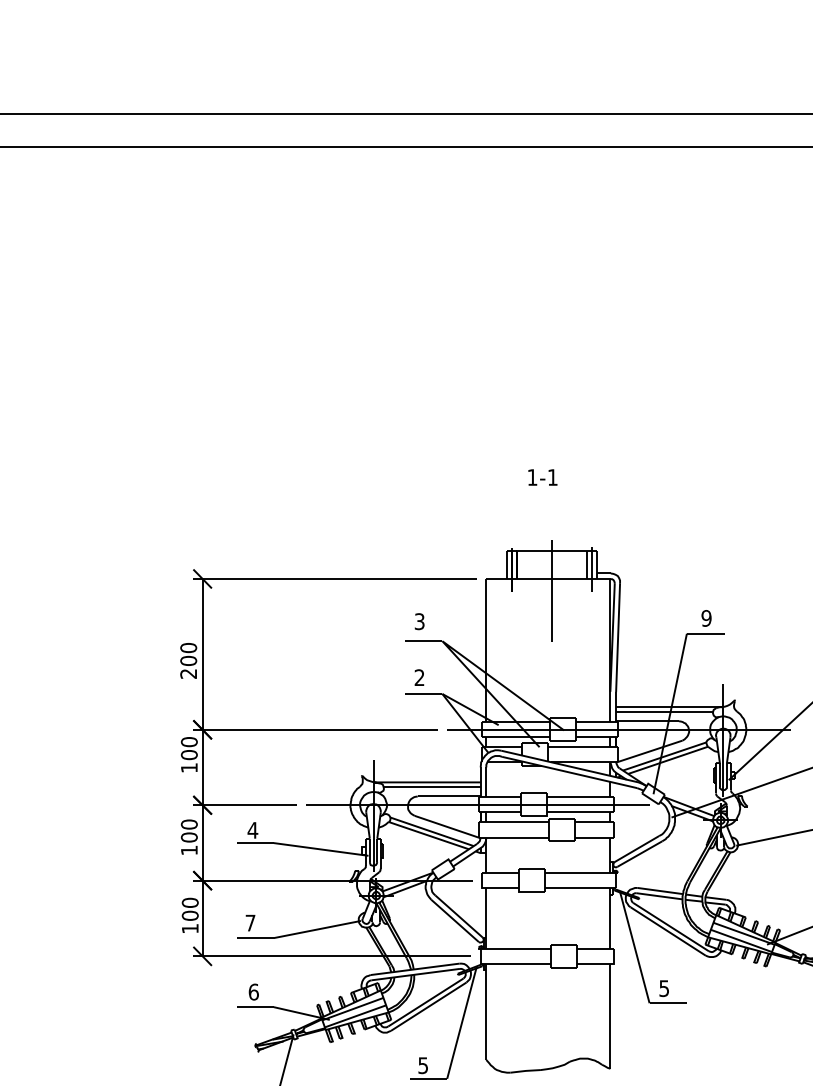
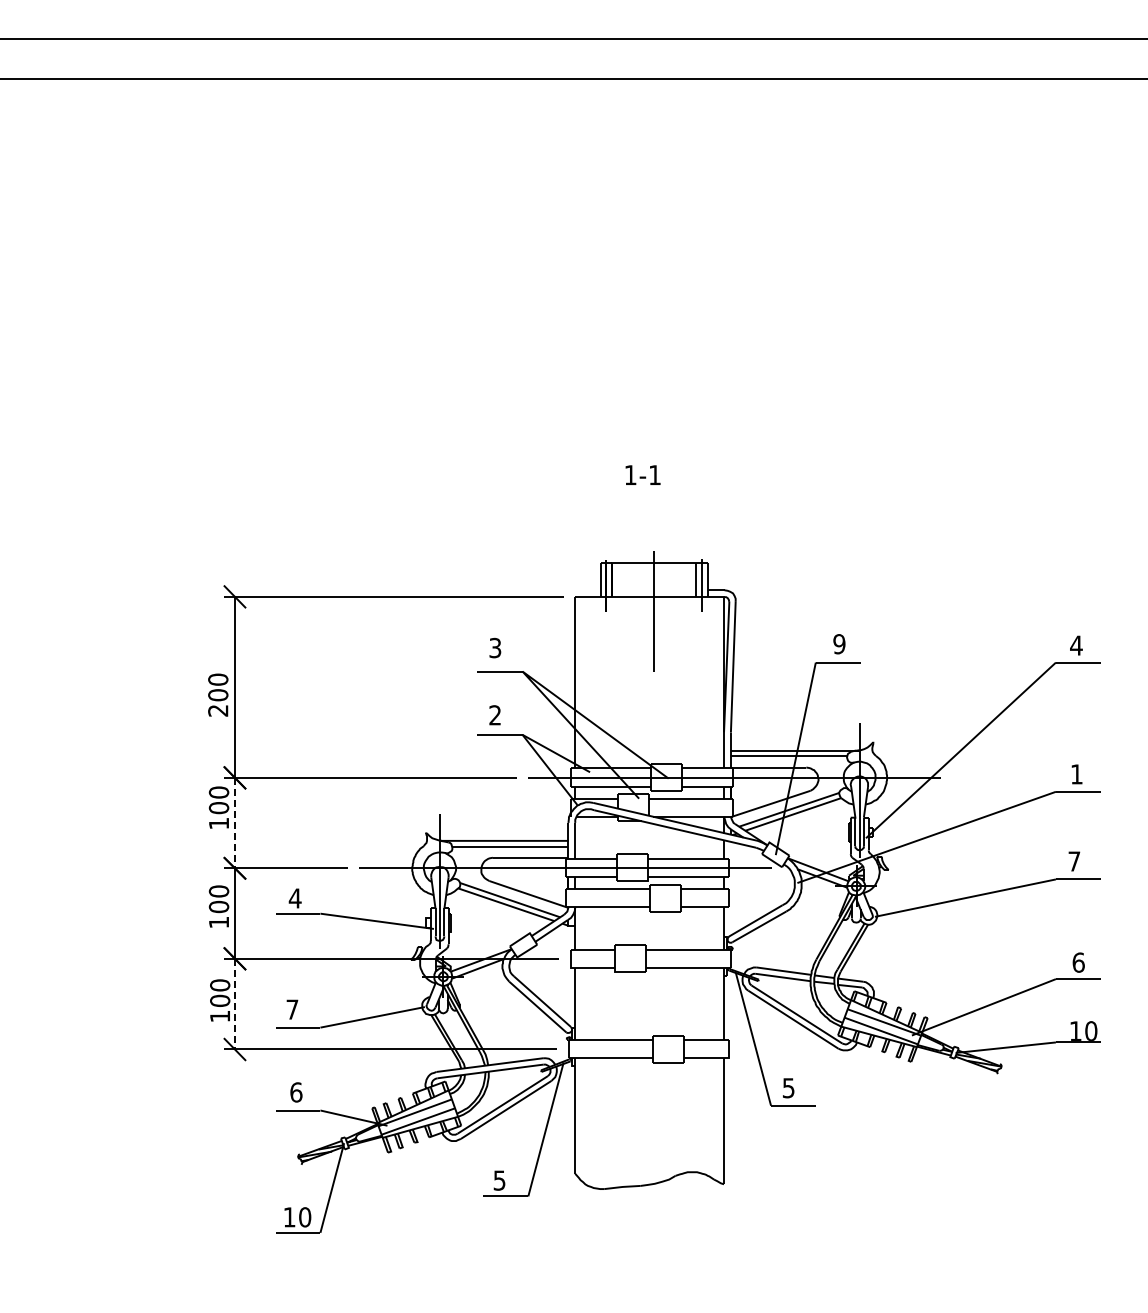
line: (202, 767) -> (234, 823), solid -> dashed
line: (202, 918) -> (234, 1004), solid -> dashed

